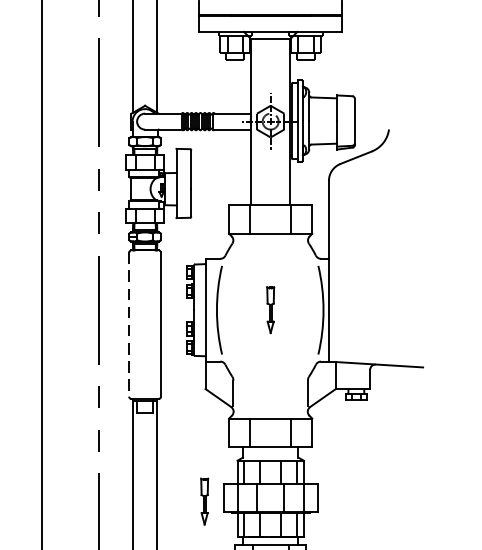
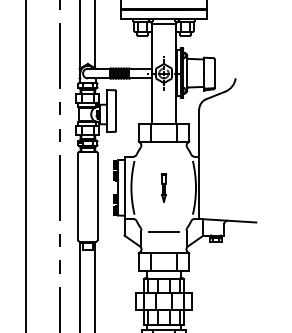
line: (129, 324) -> (78, 196), dashed -> solid
line: (269, 383) -> (163, 232), added
part: (203, 501) -> (123, 303), removed

